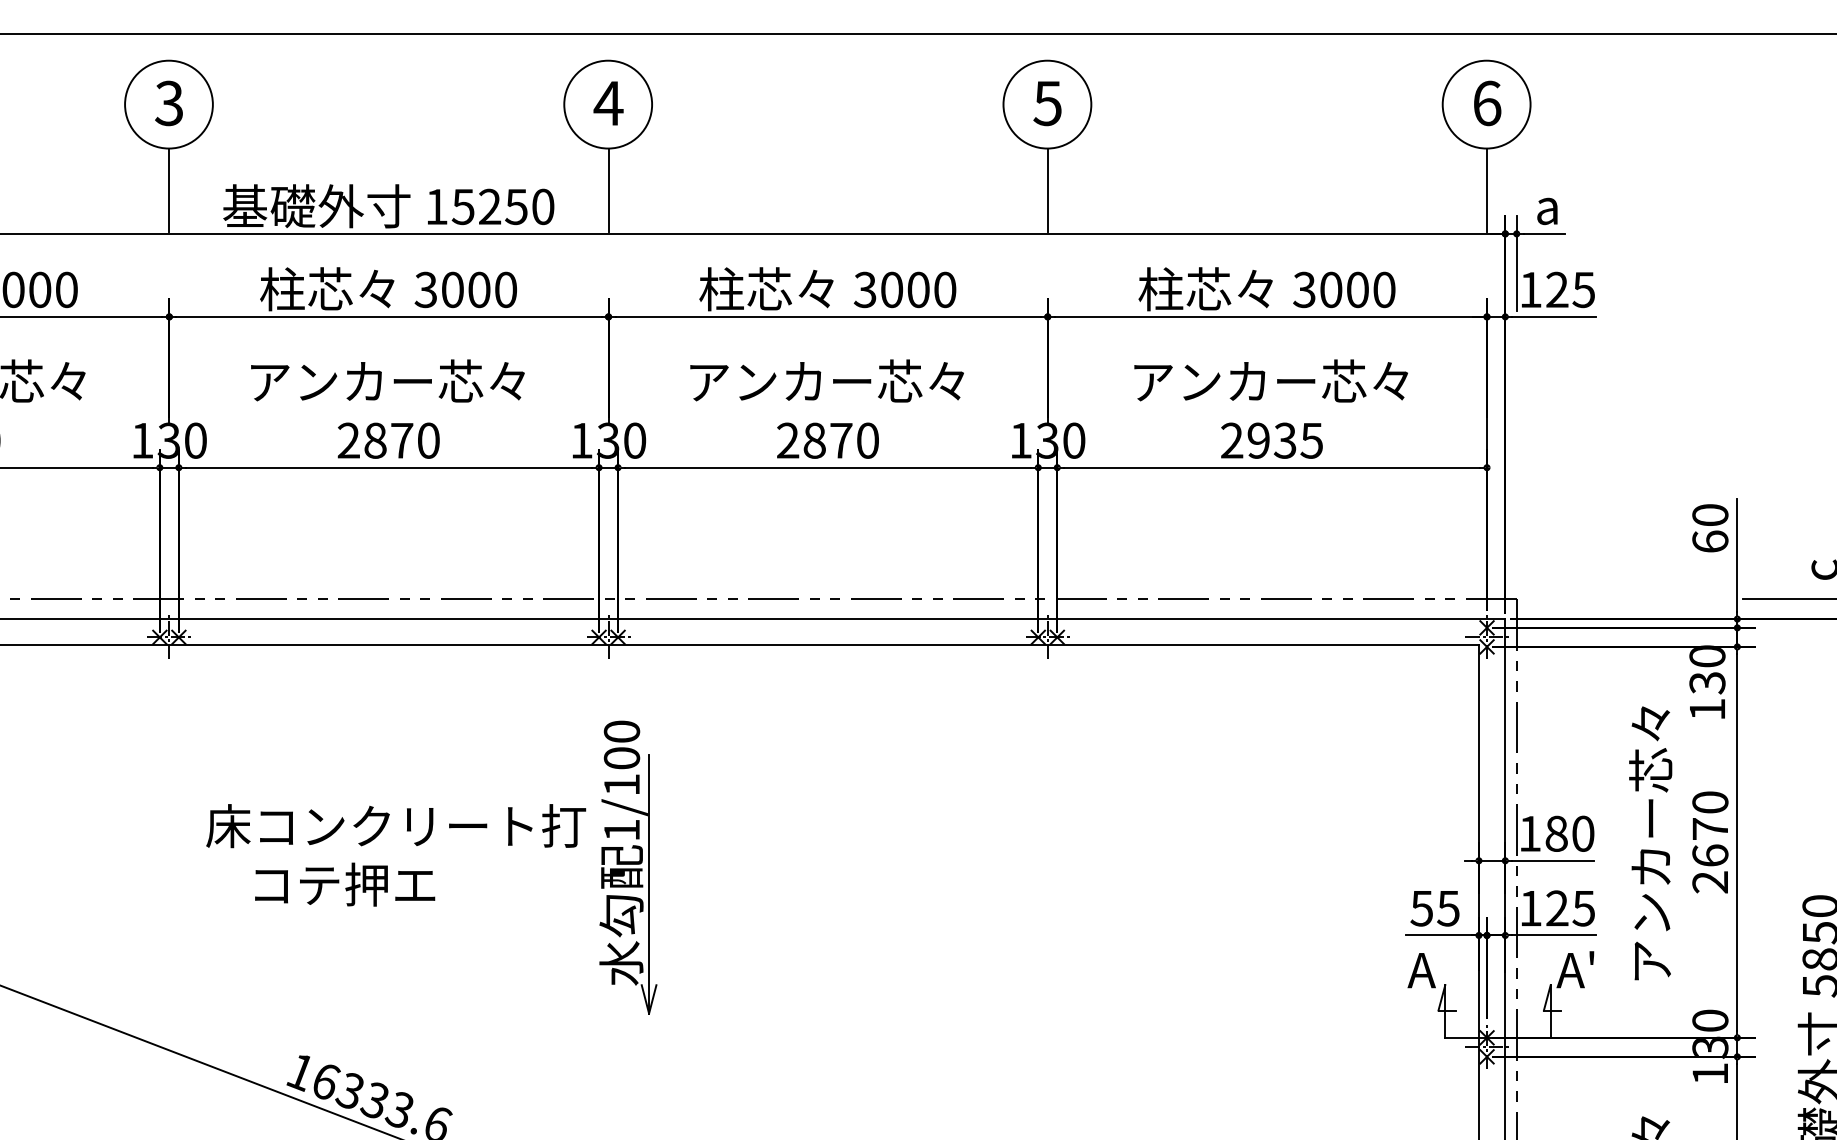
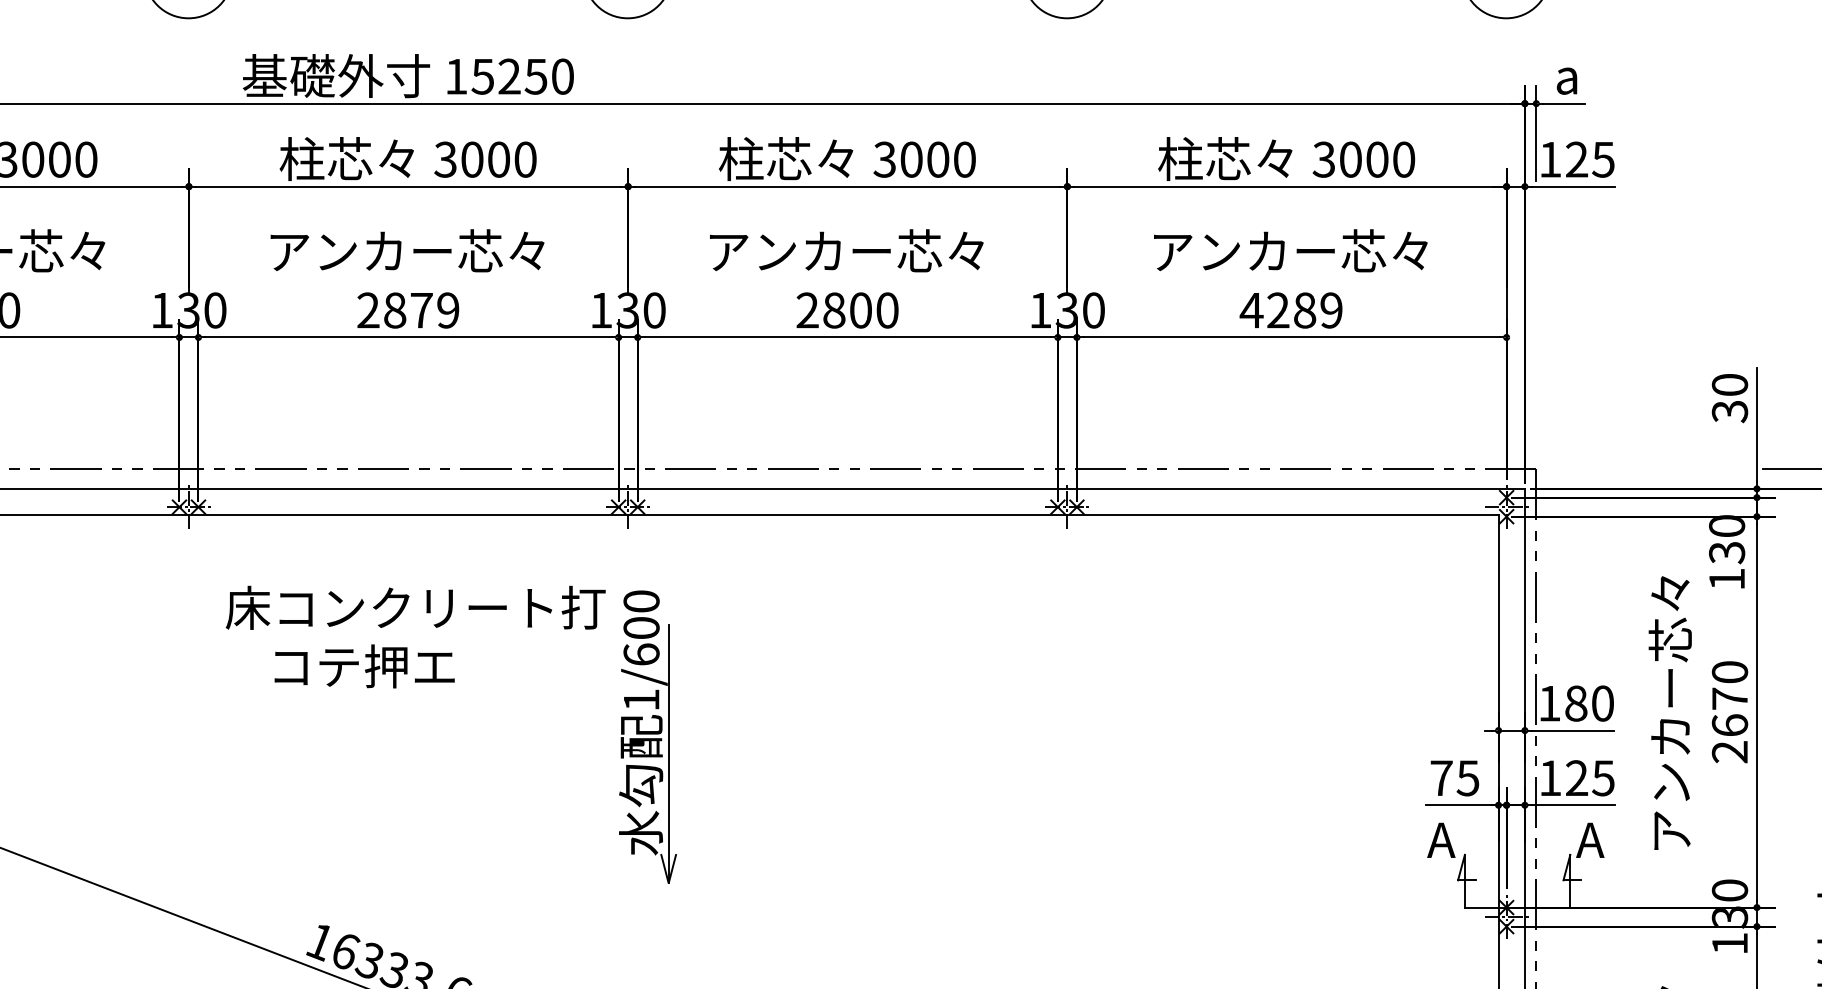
line: (169, 190) -> (189, 60), removed
line: (608, 190) -> (628, 60), removed
line: (1047, 190) -> (1067, 60), removed
line: (1487, 190) -> (1507, 60), removed
text: (428, 440) -> (448, 310), 2870 -> 2879
text: (841, 440) -> (861, 310), 2870 -> 2800
text: (1271, 440) -> (1291, 310), 2935 -> 4289
text: (1710, 541) -> (1730, 411), 60 -> 30
text: (621, 784) -> (641, 654), 1/100 -> 1/600
text: (396, 855) -> (416, 637), moved
text: (1421, 908) -> (1441, 778), 55 -> 75
text: (1591, 957) -> (1611, 827), A' -> A

